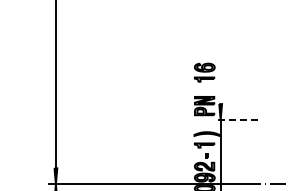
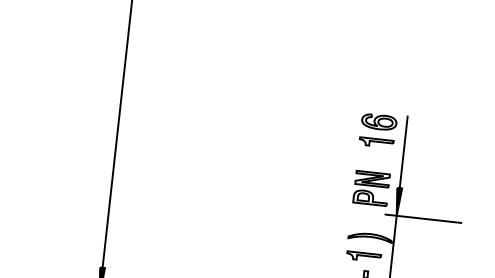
line: (220, 83) -> (403, 152), added
line: (236, 120) -> (424, 219), dashed -> solid

